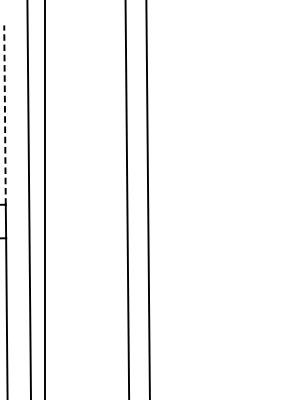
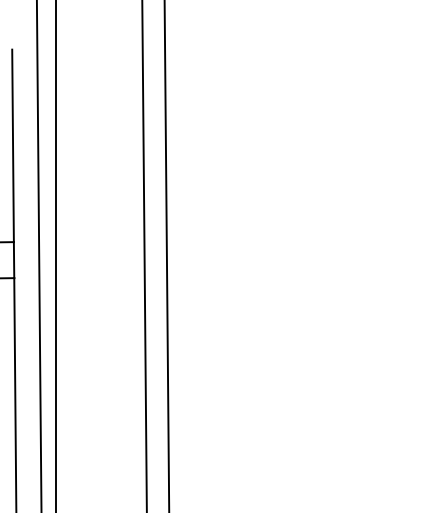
line: (5, 114) -> (13, 145), dashed -> solid

